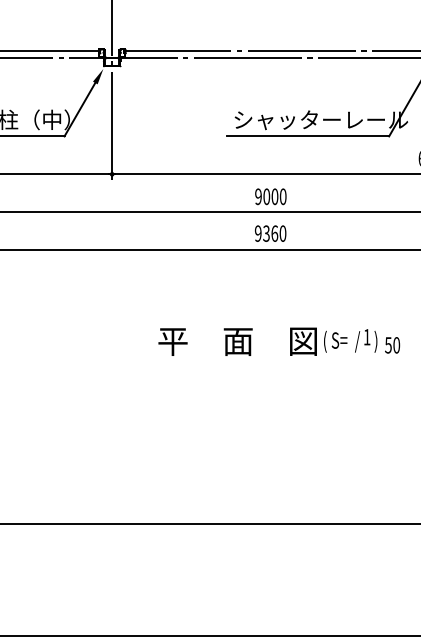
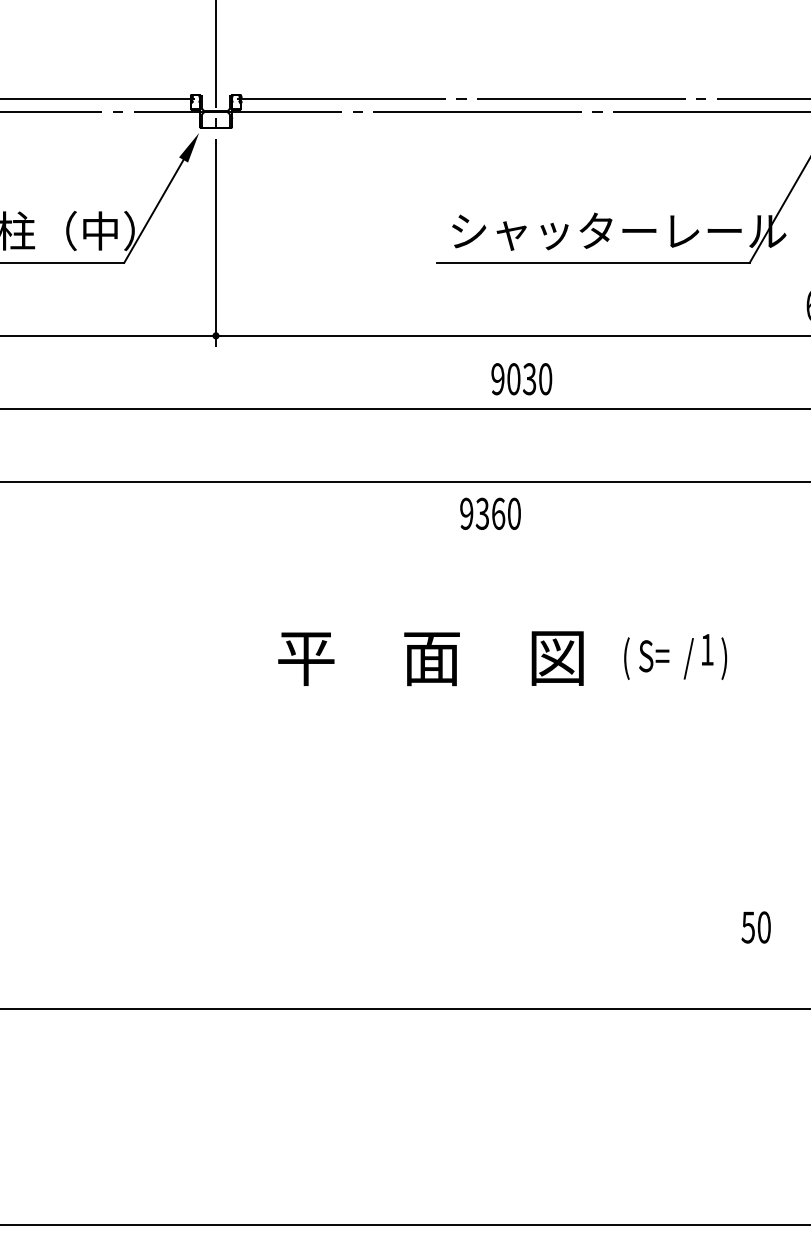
text: (274, 196) -> (528, 378), 9000 -> 9030
text: (270, 233) -> (490, 513), moved
text: (237, 341) -> (430, 658), moved
text: (392, 345) -> (756, 927), moved

